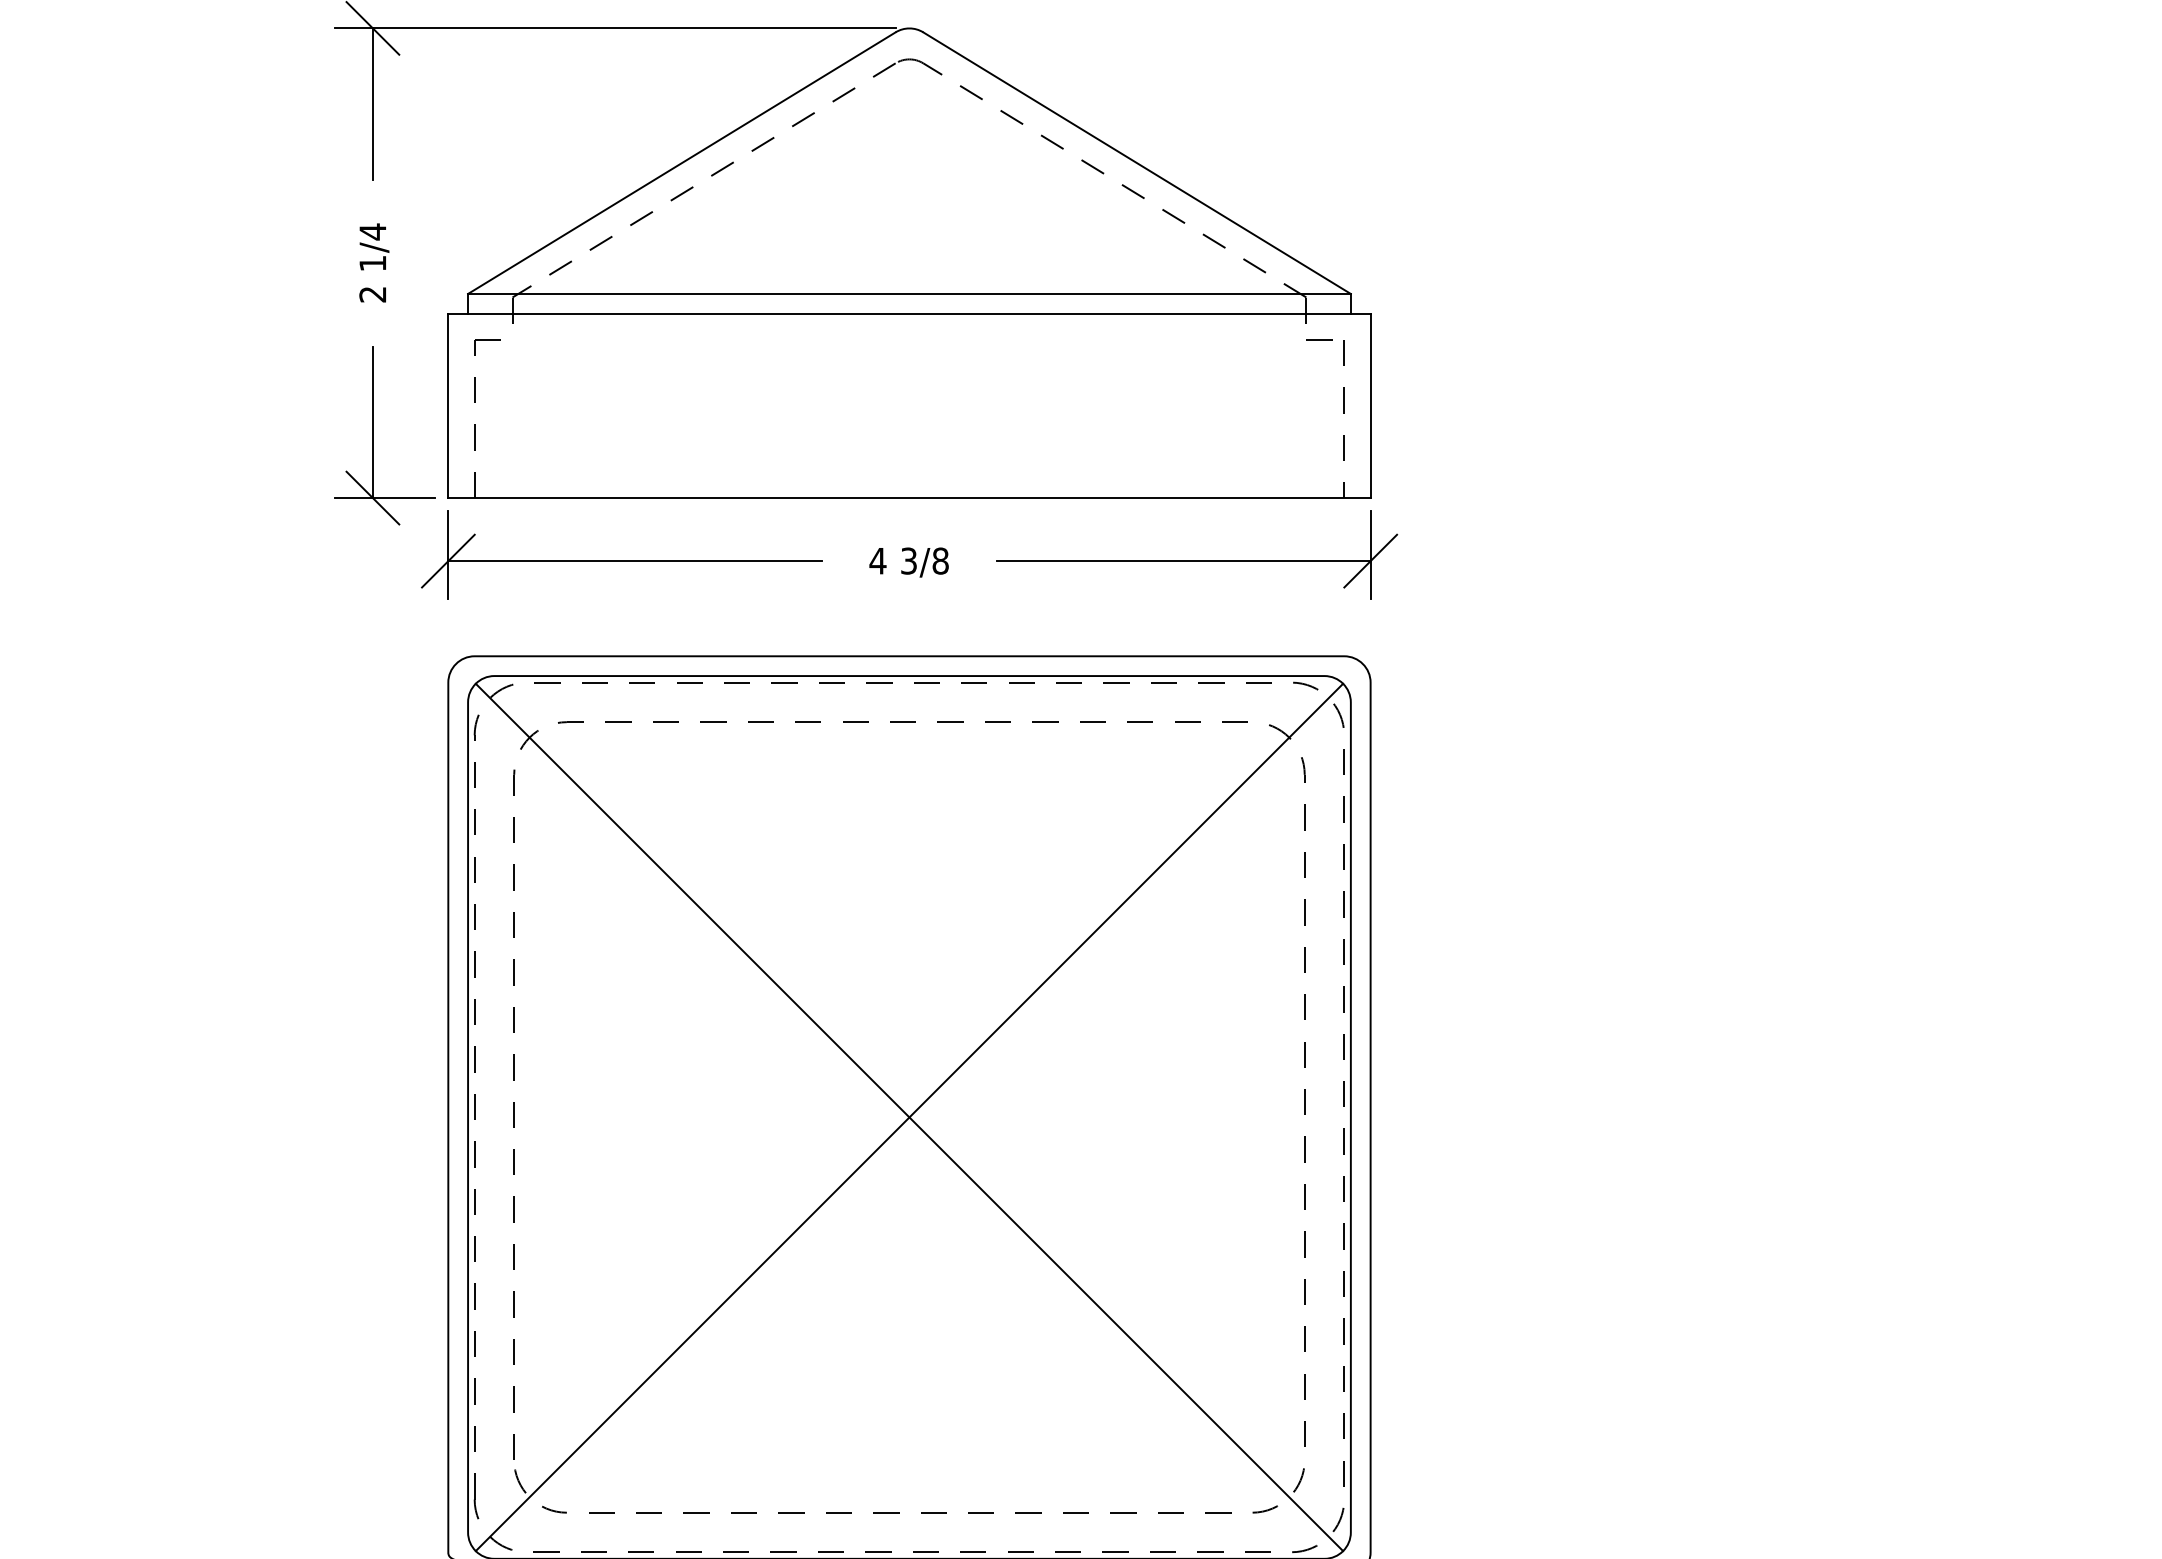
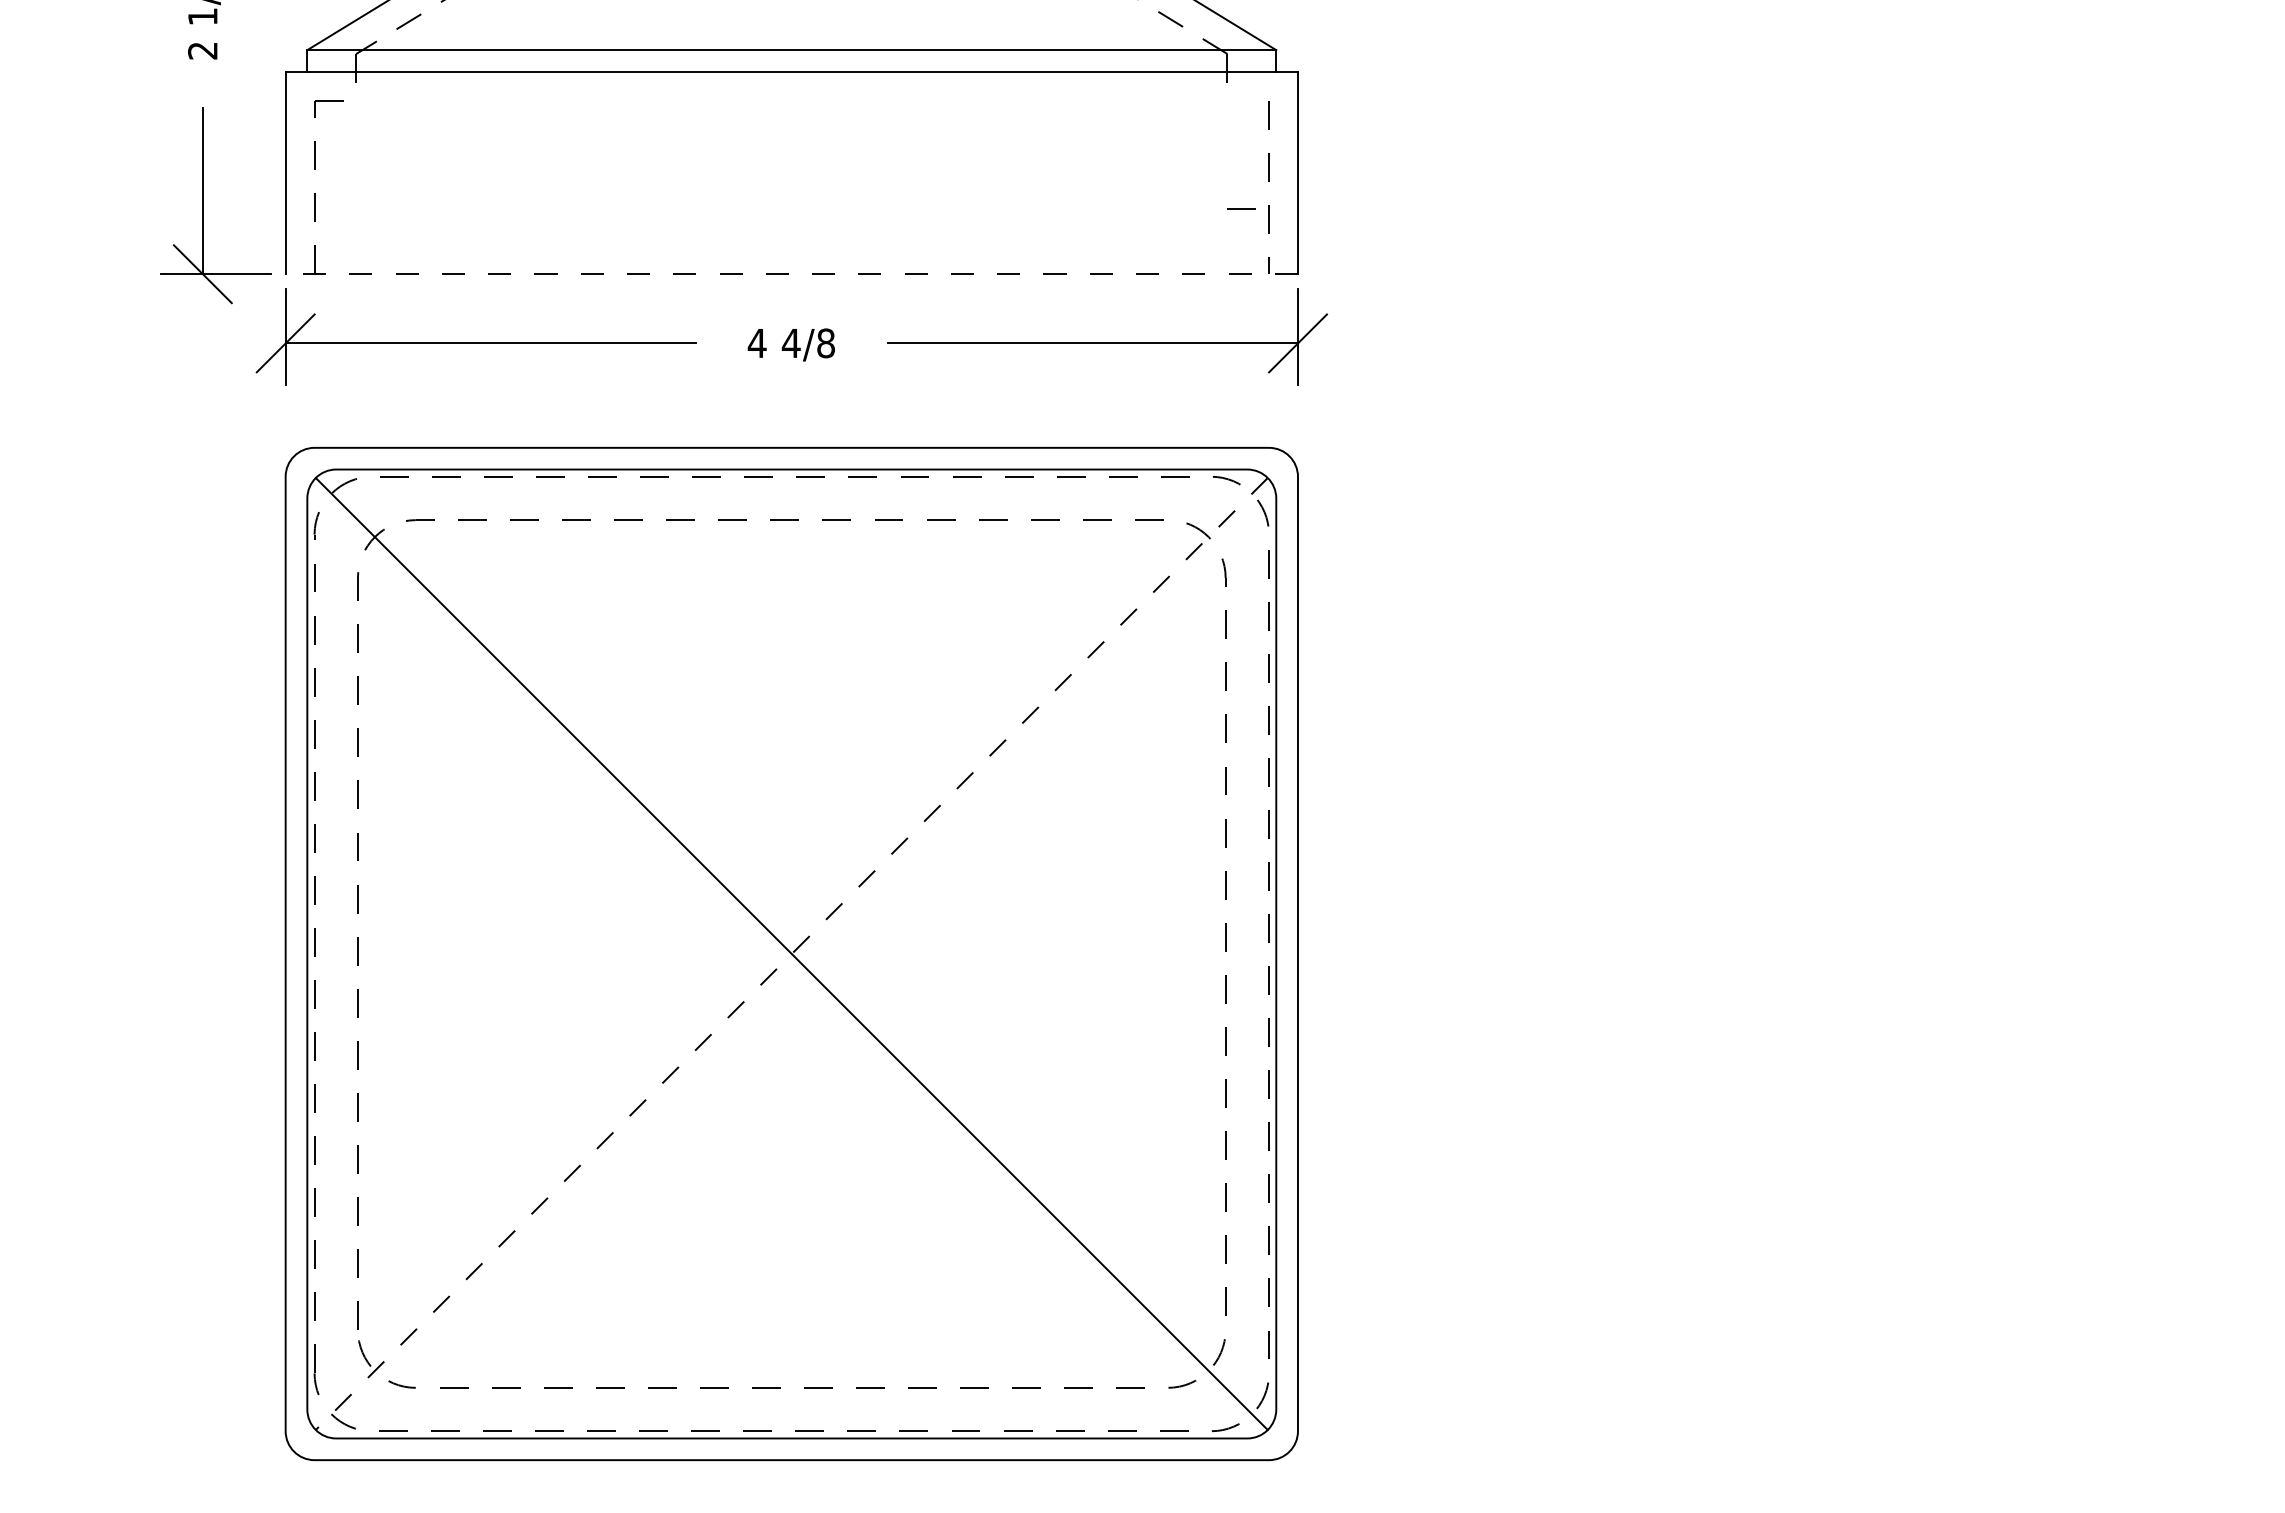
line: (1319, 339) -> (1241, 208), moved
line: (908, 498) -> (790, 274), solid -> dashed
text: (908, 560) -> (790, 342), 3/8 -> 4/8
line: (909, 1117) -> (791, 954), solid -> dashed

